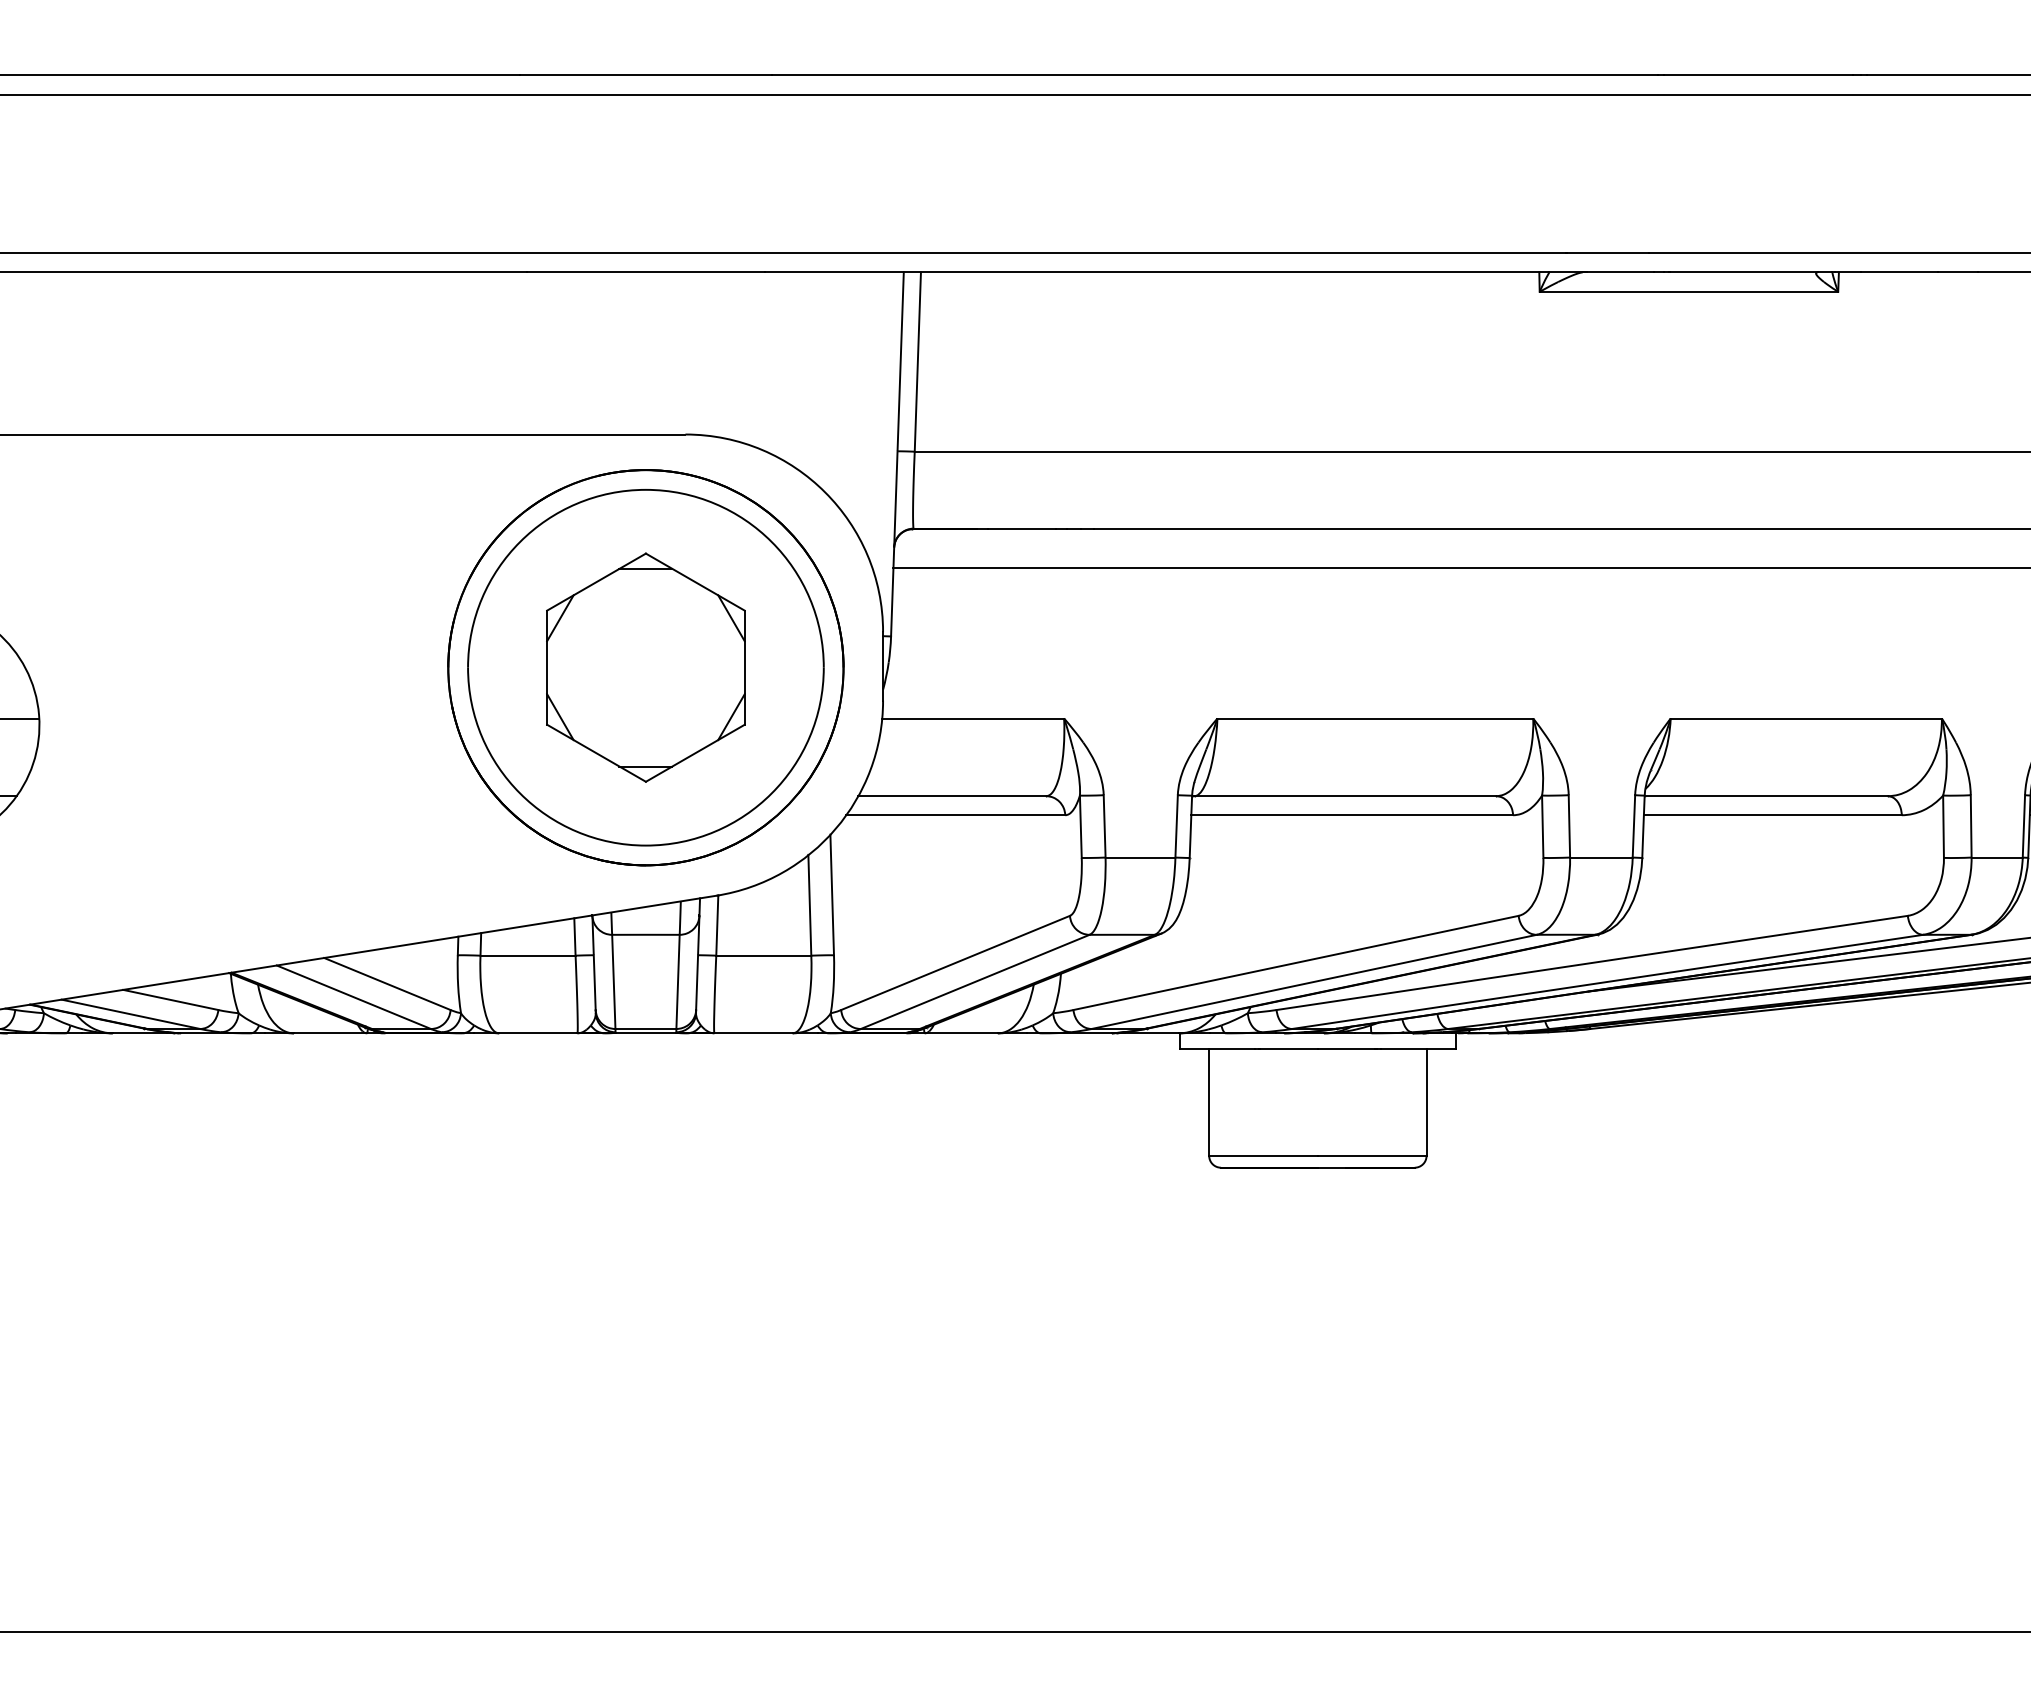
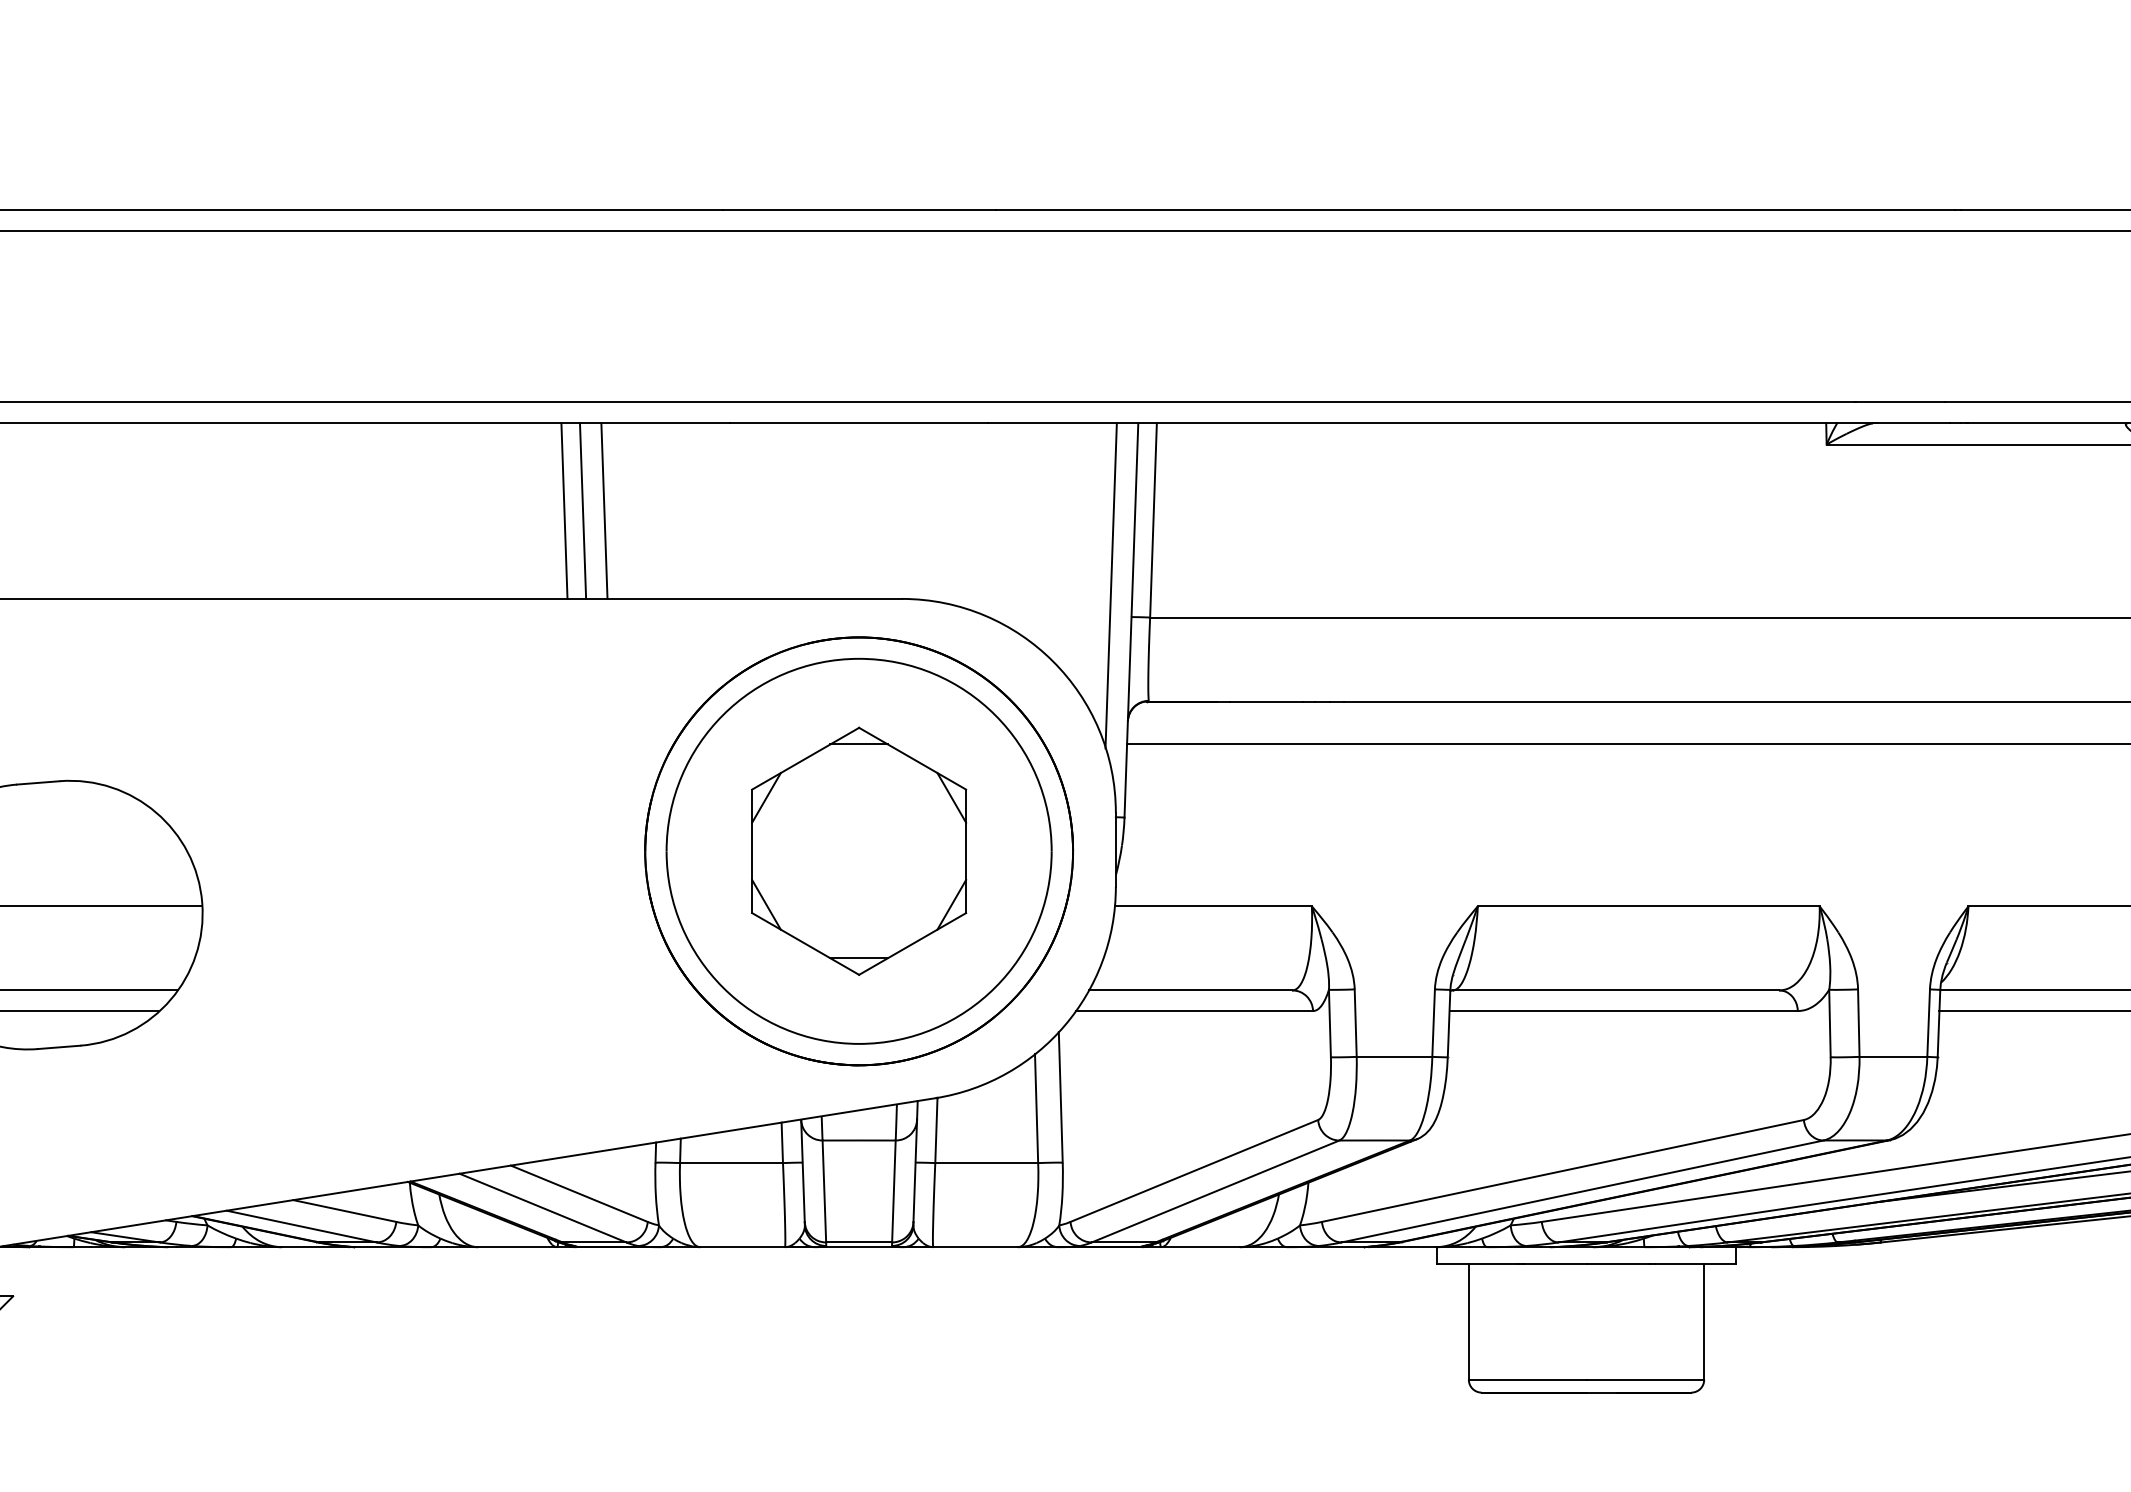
line: (373, 353) -> (564, 511), added
line: (390, 353) -> (582, 511), added
line: (410, 353) -> (604, 511), added
line: (878, 422) -> (1110, 585), added

